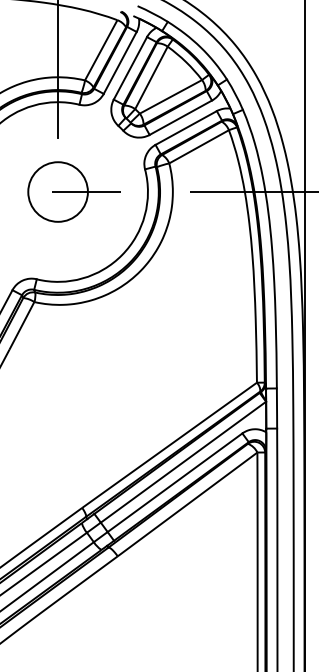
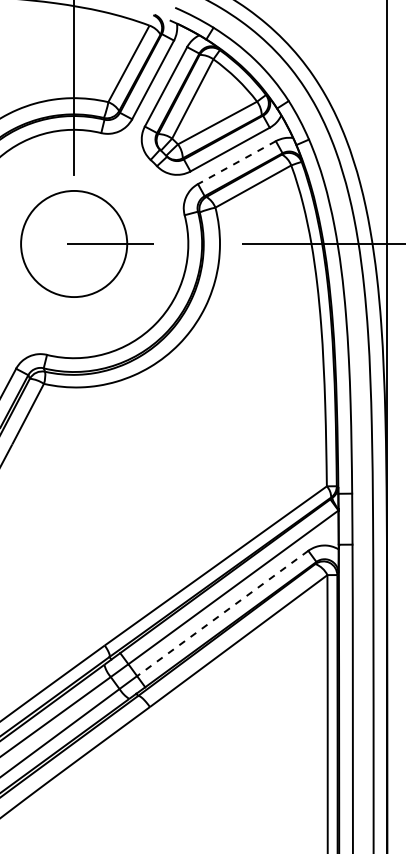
line: (185, 127) -> (236, 162), solid -> dashed
circle: (58, 191) -> (74, 243), size x1.4
line: (174, 482) -> (222, 613), solid -> dashed

